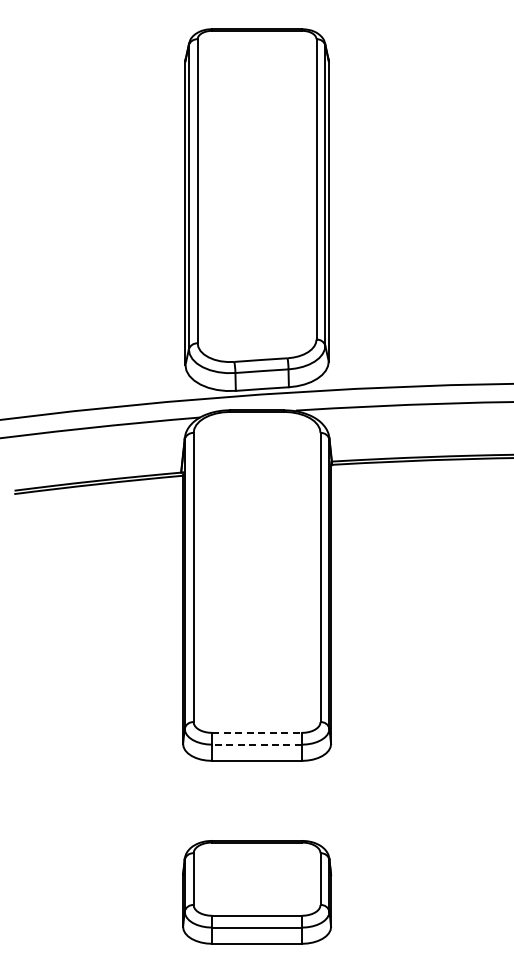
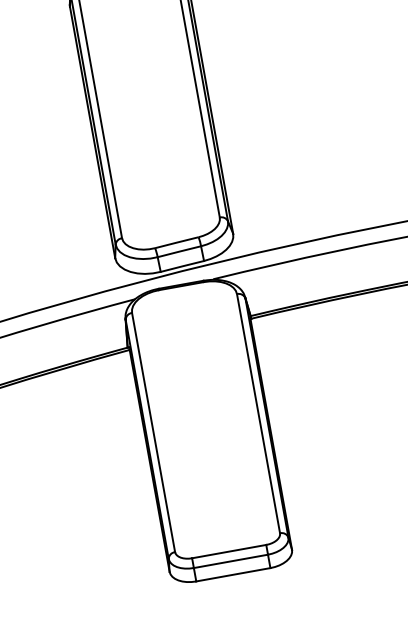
line: (257, 732) -> (229, 551), dashed -> solid
line: (257, 744) -> (231, 561), dashed -> solid

